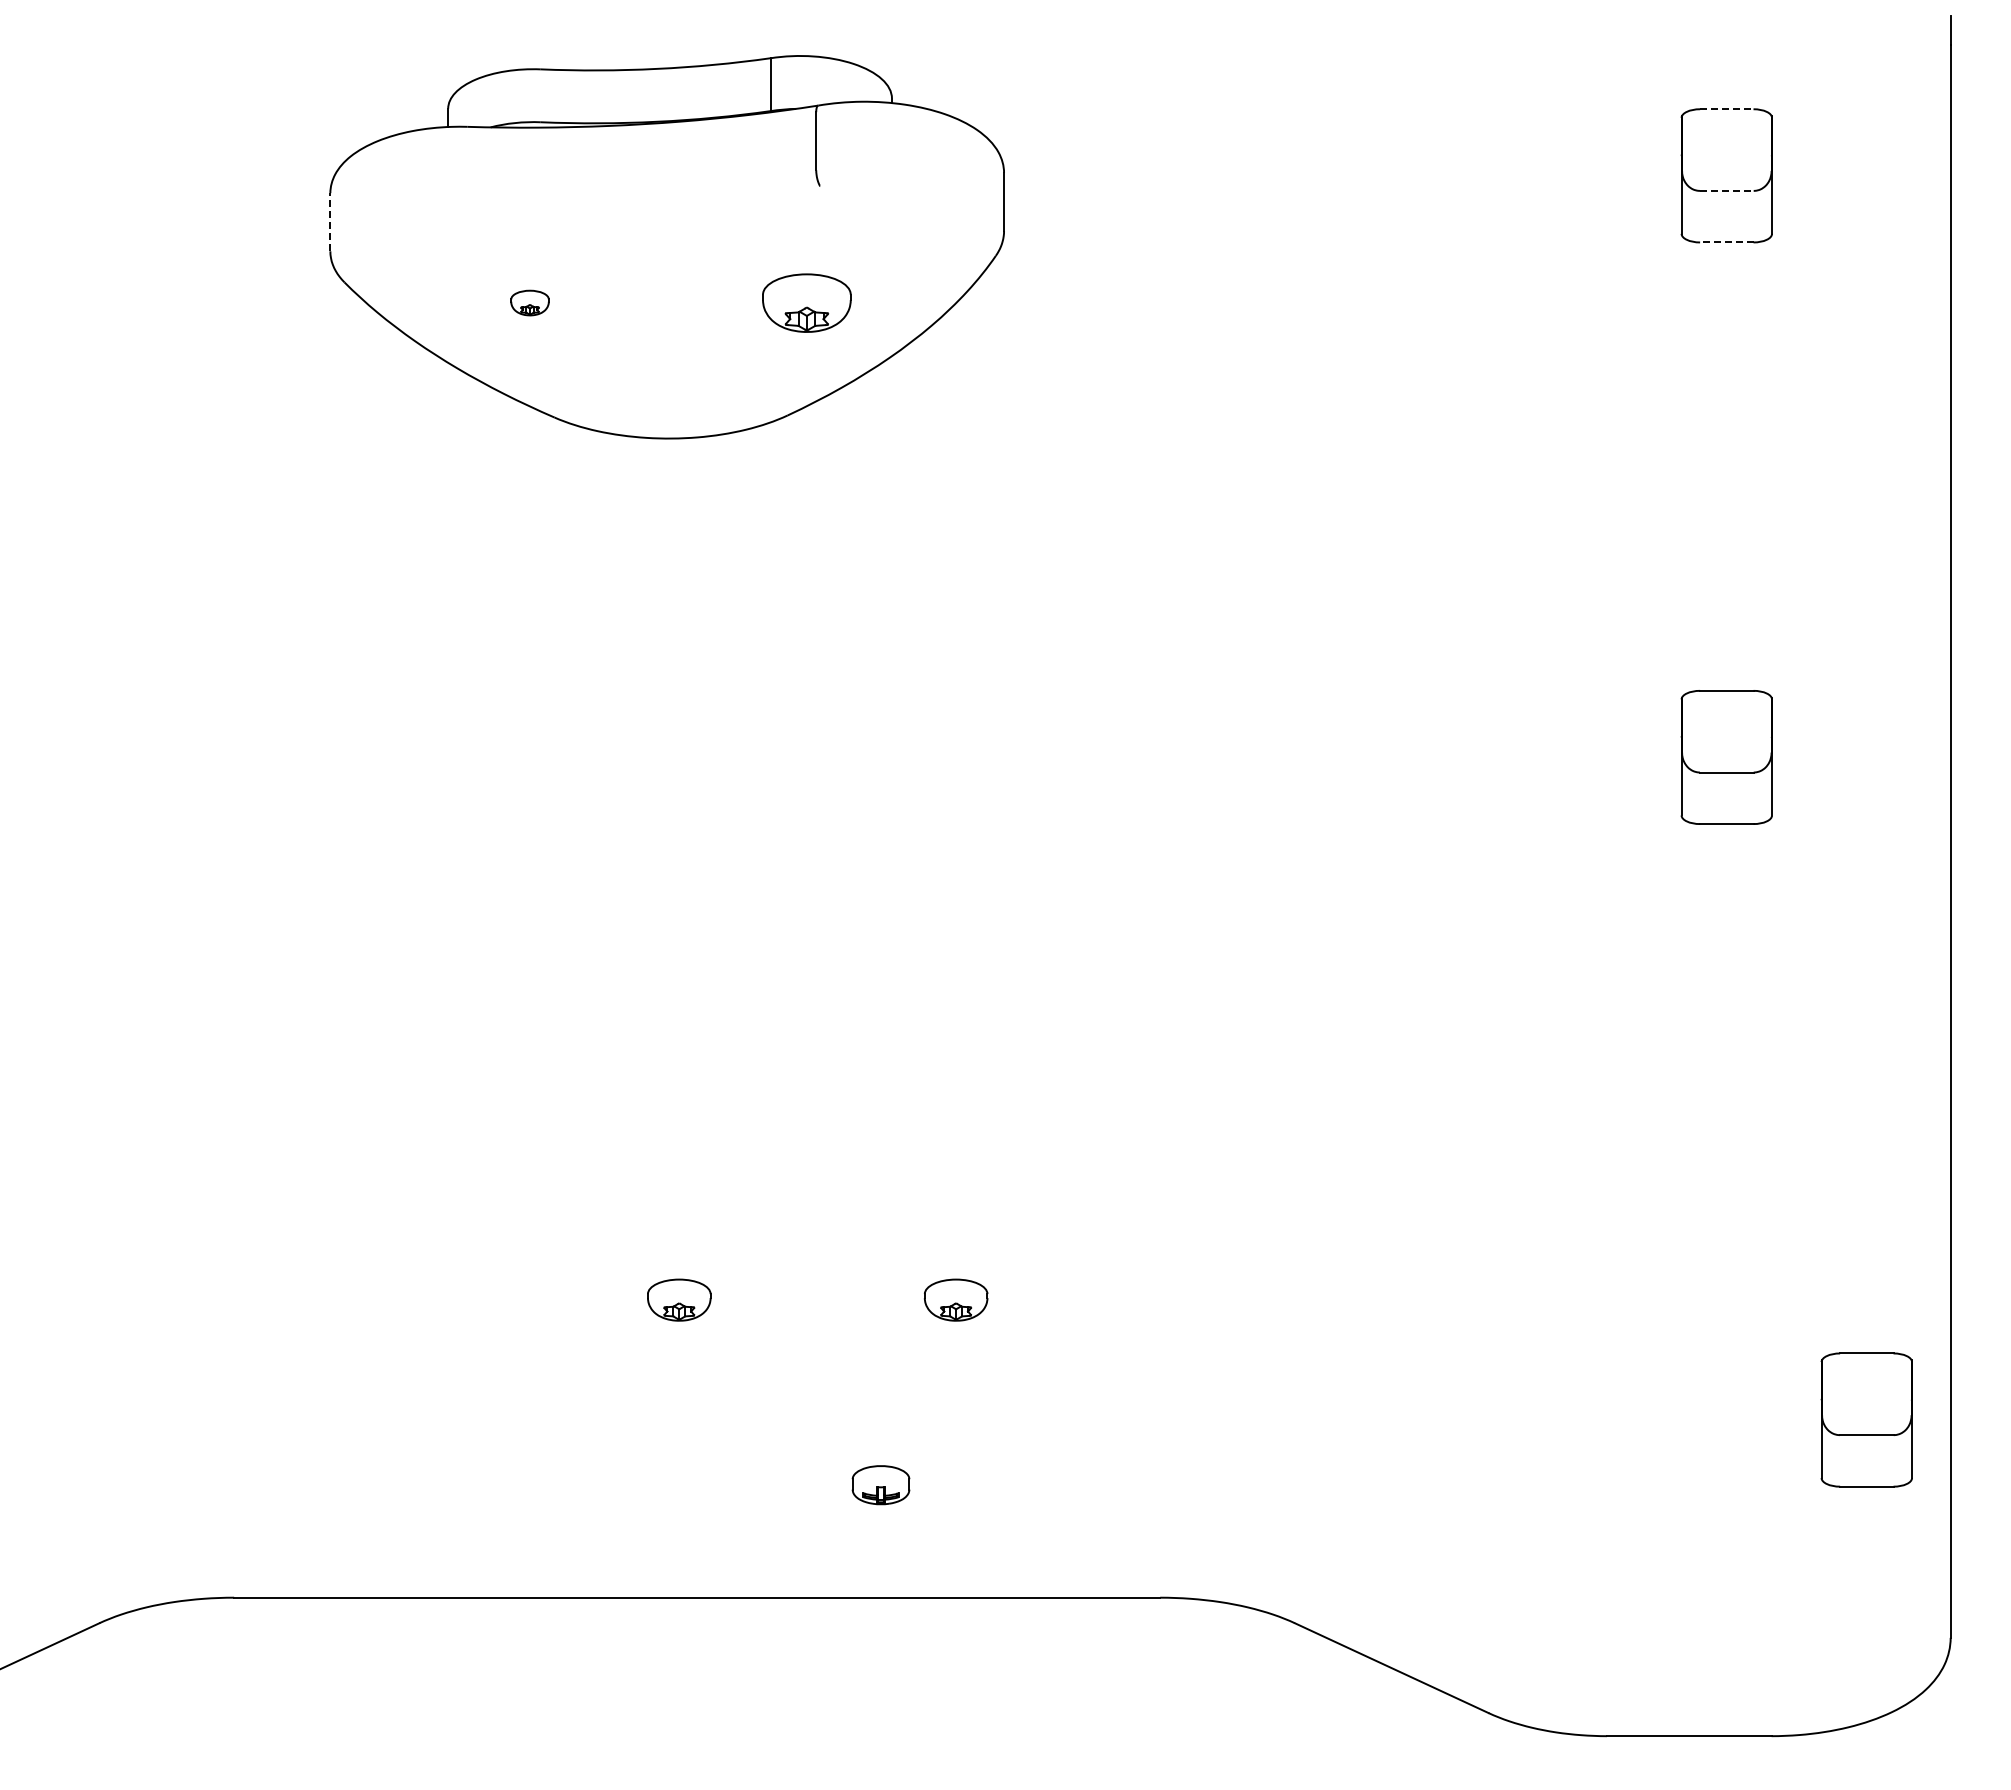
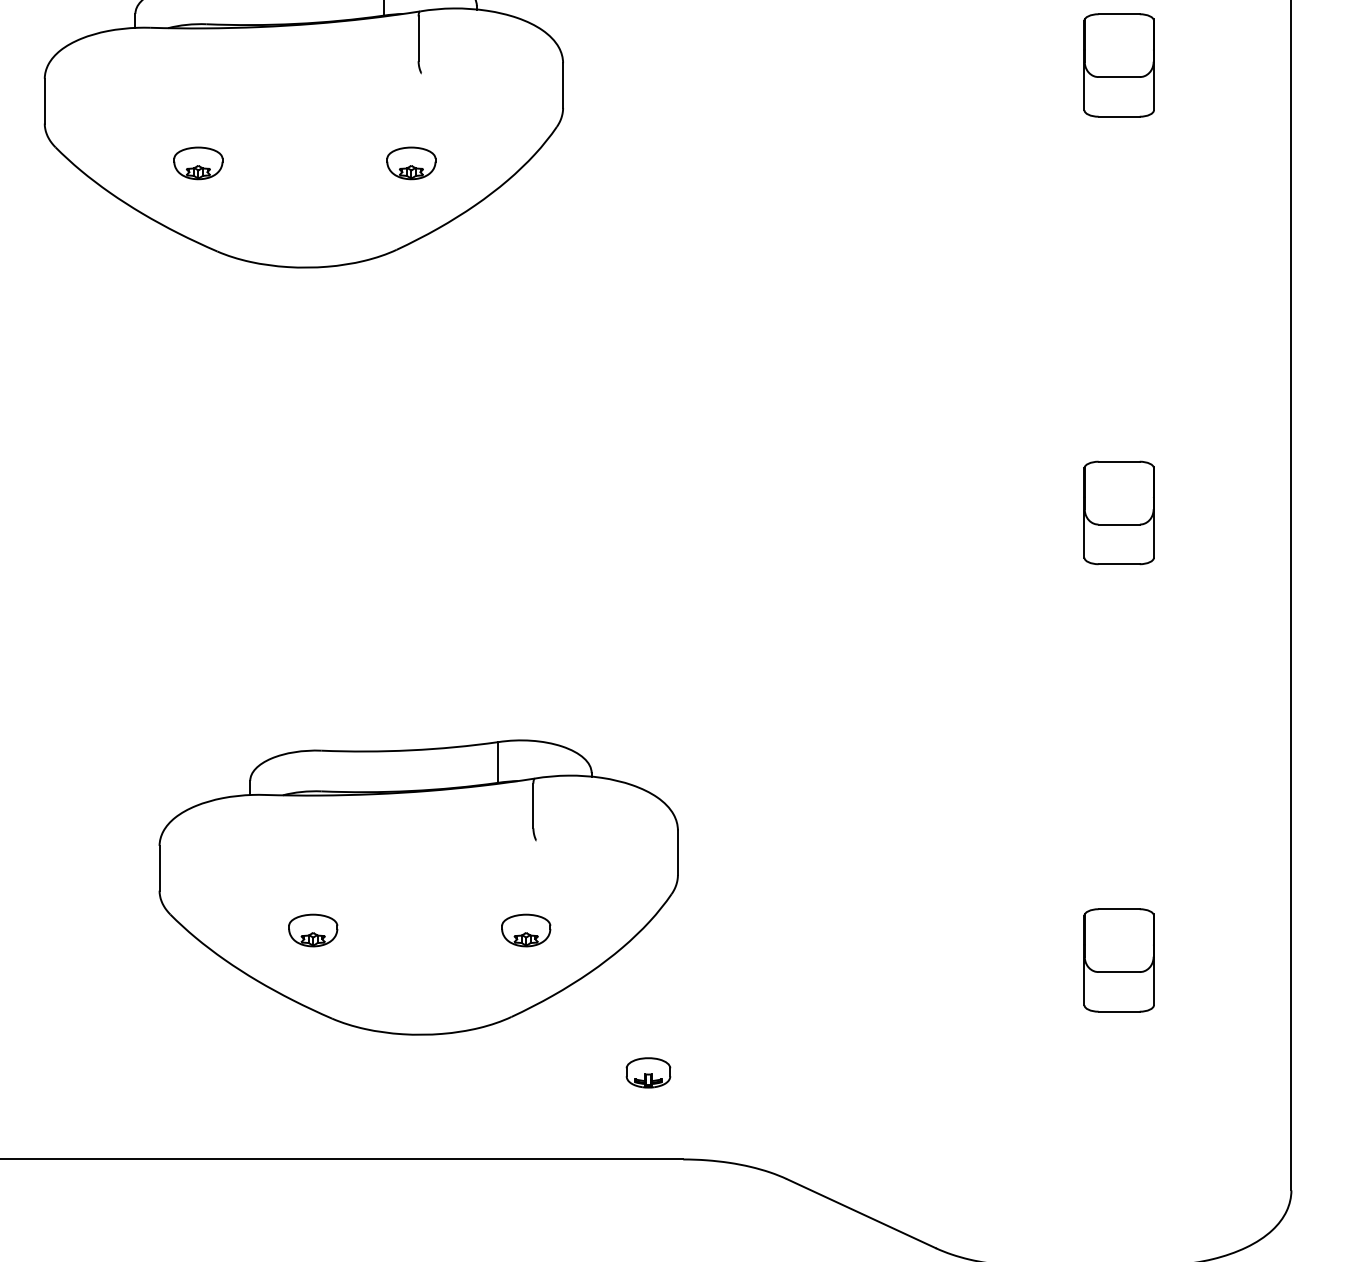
line: (1726, 109) -> (1118, 14), dashed -> solid
line: (1726, 190) -> (1118, 76), dashed -> solid
line: (330, 221) -> (44, 100), dashed -> solid
line: (1726, 242) -> (1118, 116), dashed -> solid
part: (529, 302) -> (197, 162), size x1.67
part: (806, 302) -> (411, 162), size x0.71
part: (816, 1244) -> (418, 887), added
part: (1866, 1419) -> (1118, 960), moved
part: (880, 1485) -> (648, 1073), moved

